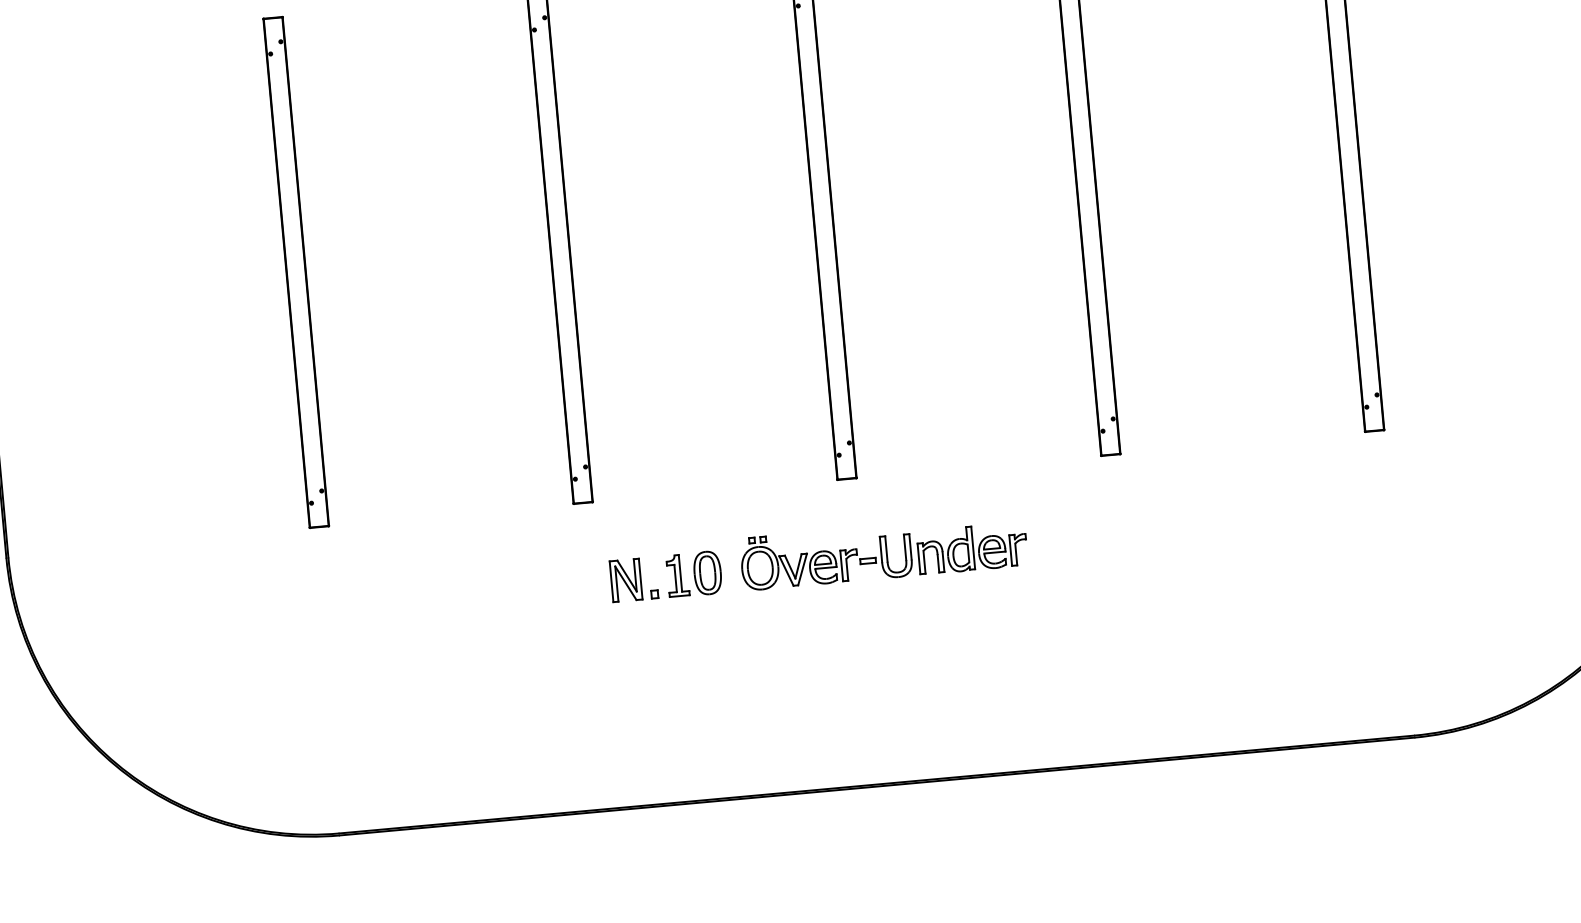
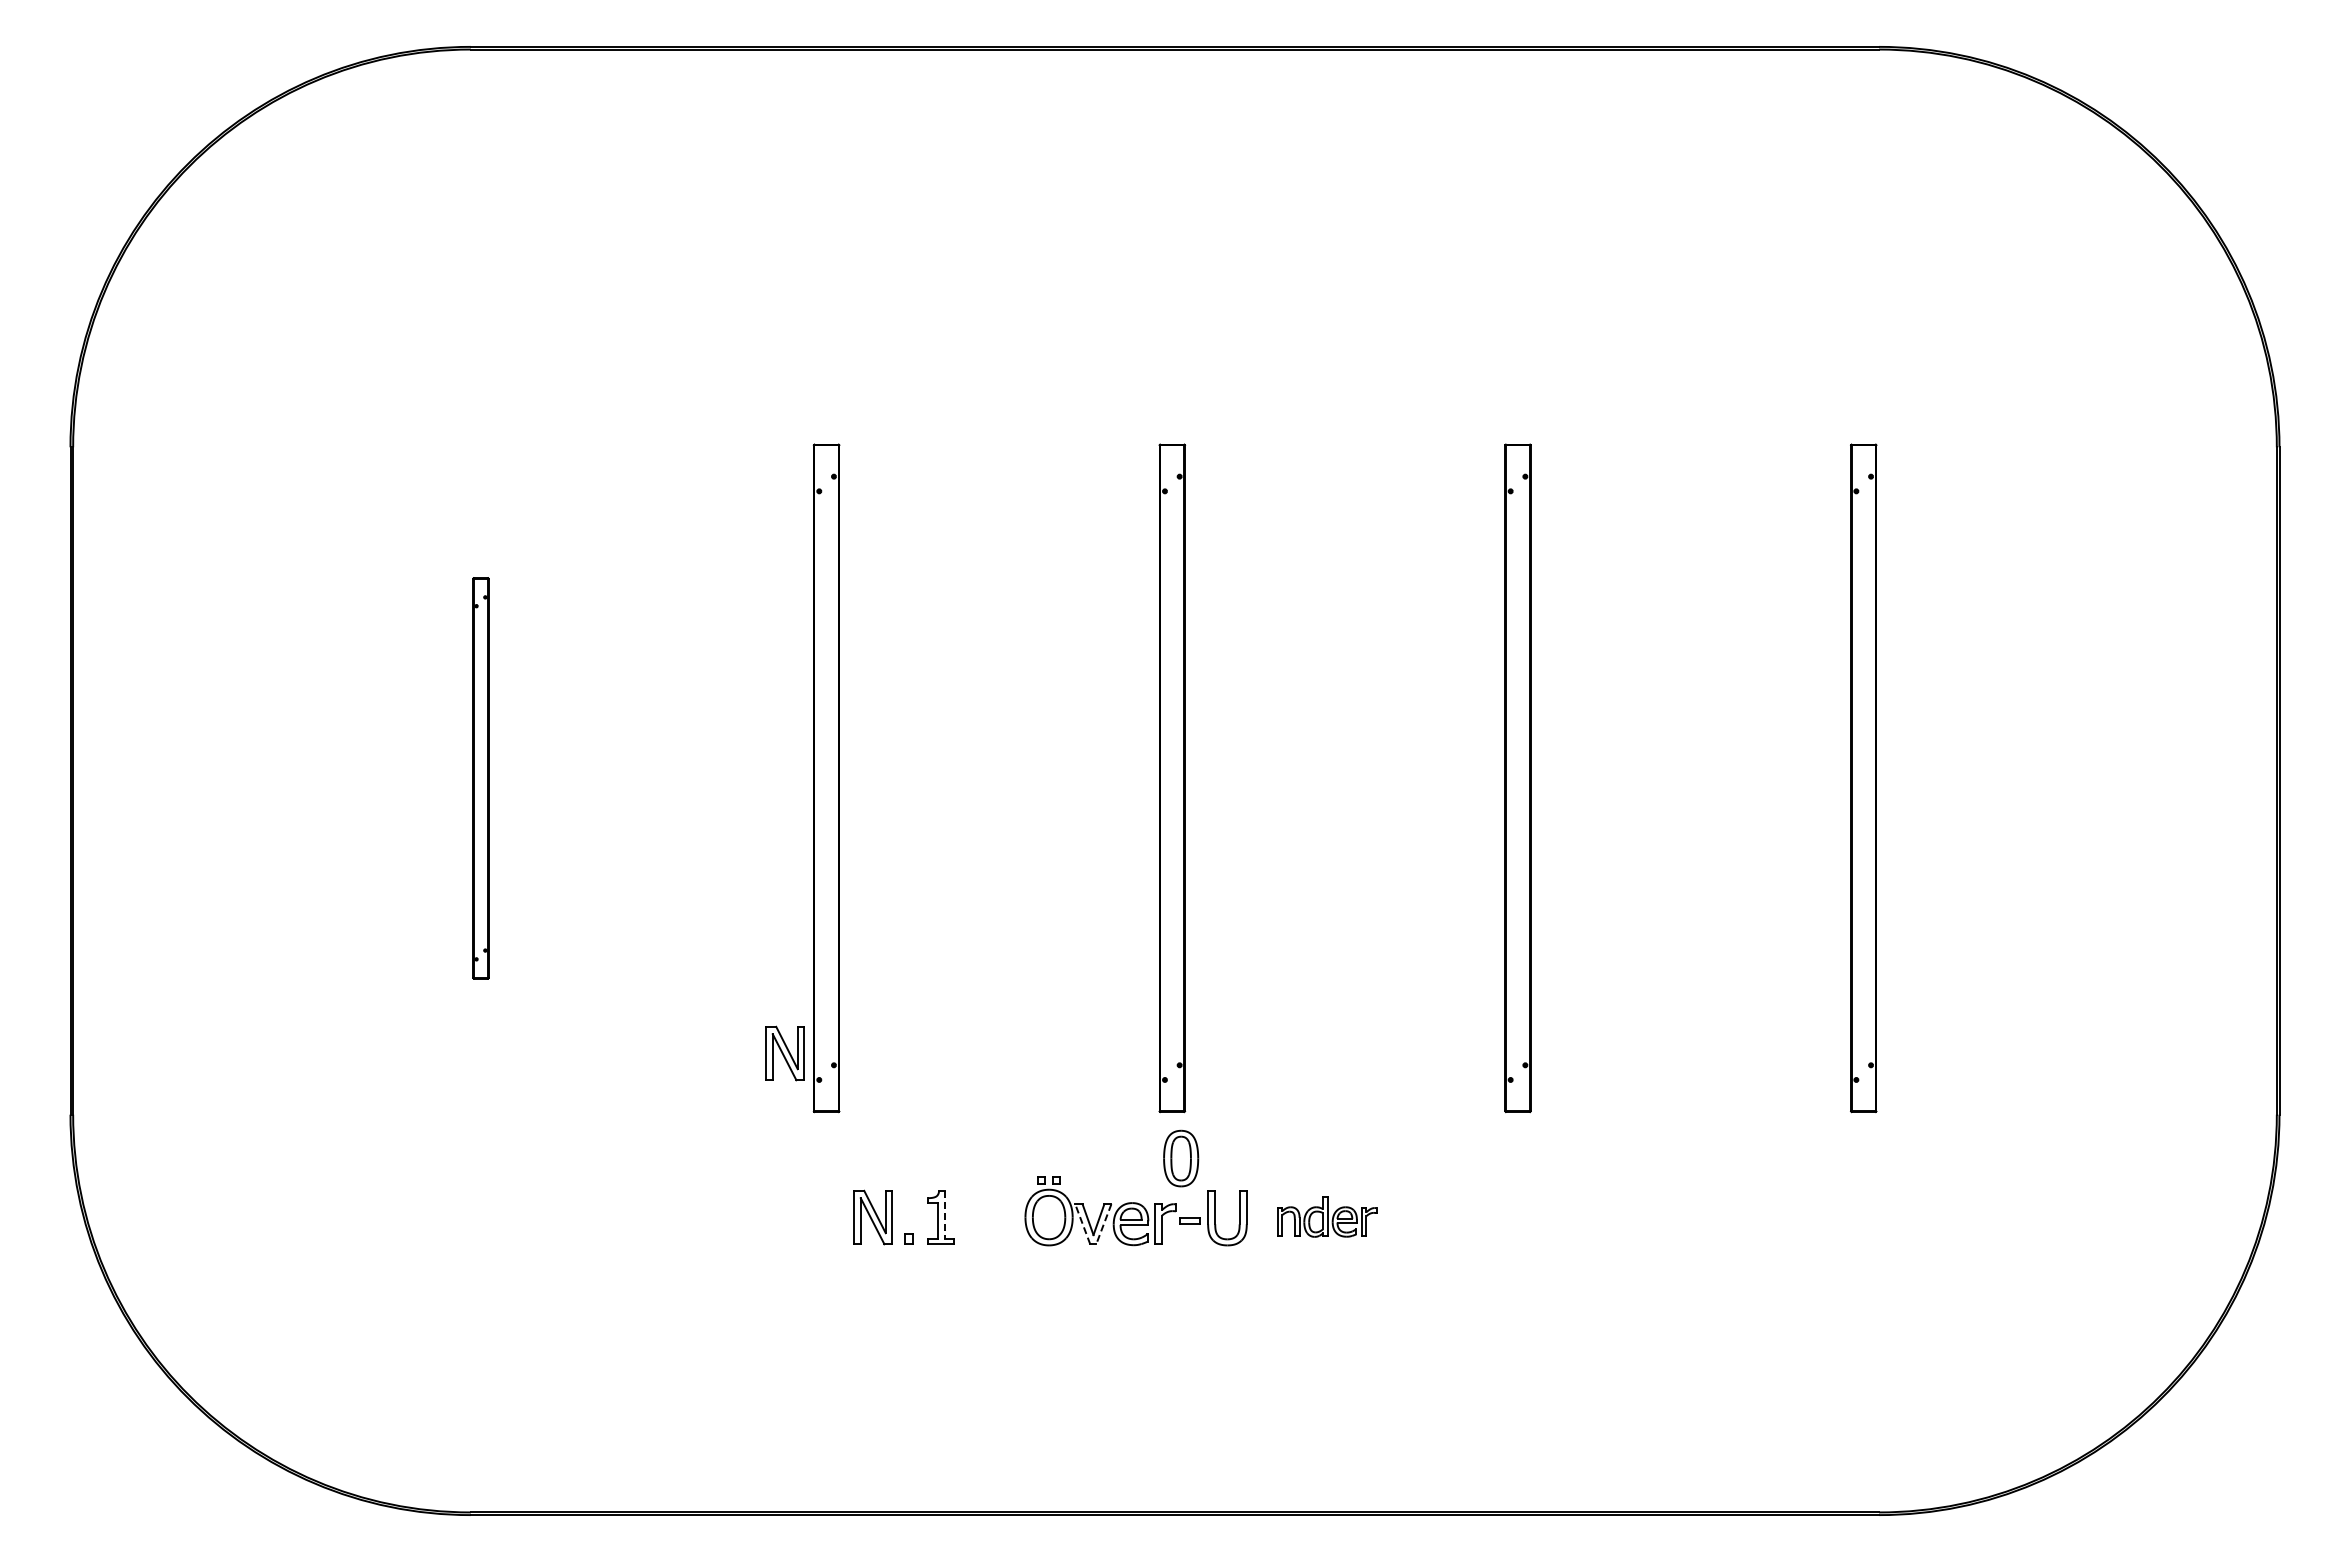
part: (295, 272) -> (480, 778), size x0.6
part: (547, 461) -> (784, 1053), added
part: (971, 548) -> (1326, 1216), size x0.7
line: (802, 569) -> (1103, 1224), solid -> dashed
line: (786, 570) -> (1082, 1223), solid -> dashed
part: (707, 572) -> (1181, 1158), moved
line: (680, 573) -> (944, 1215), solid -> dashed

